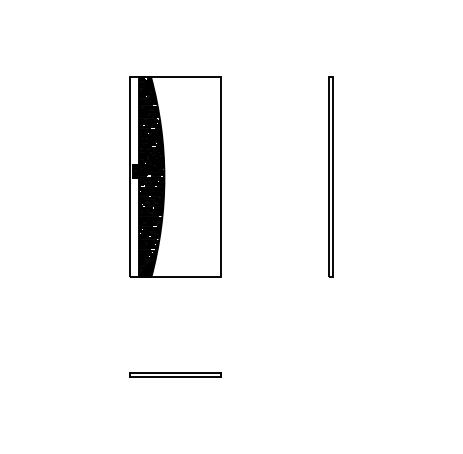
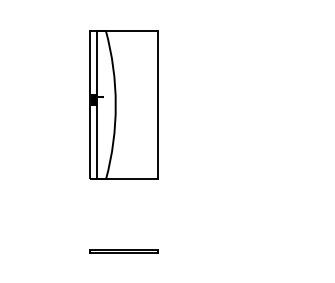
part: (330, 176) -> (239, 104), removed
hatch: (151, 177) -> (106, 105), removed

